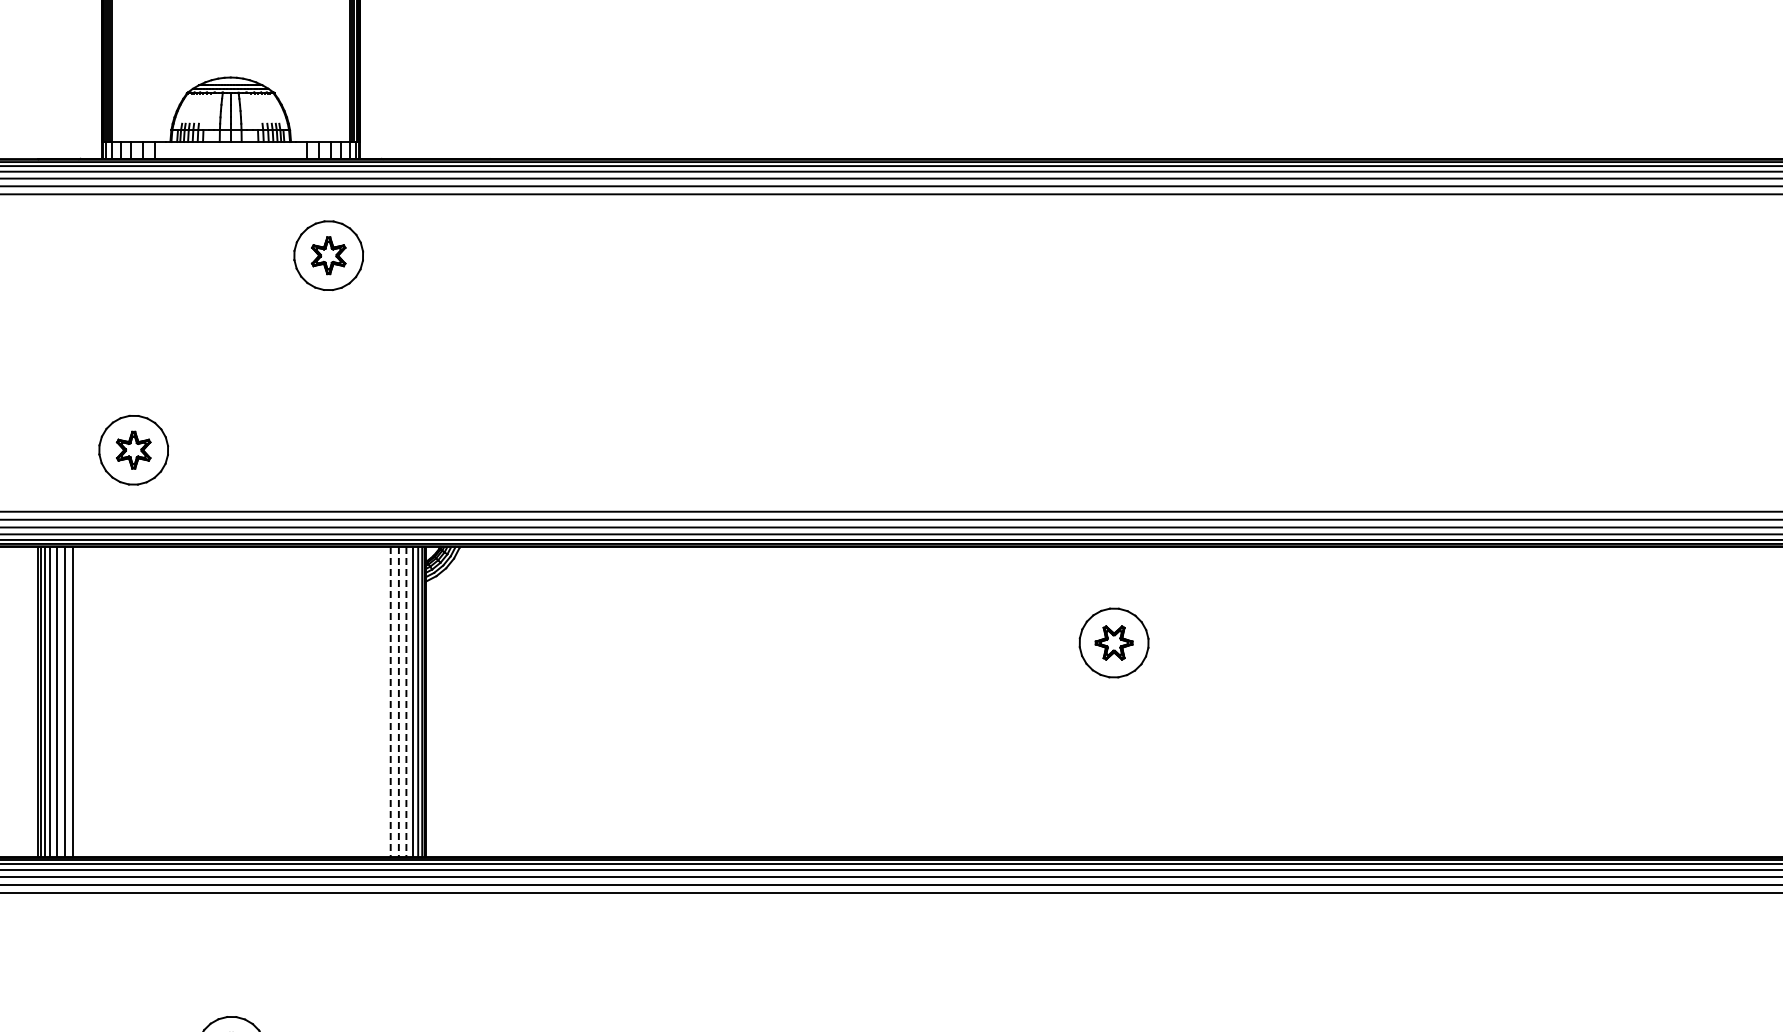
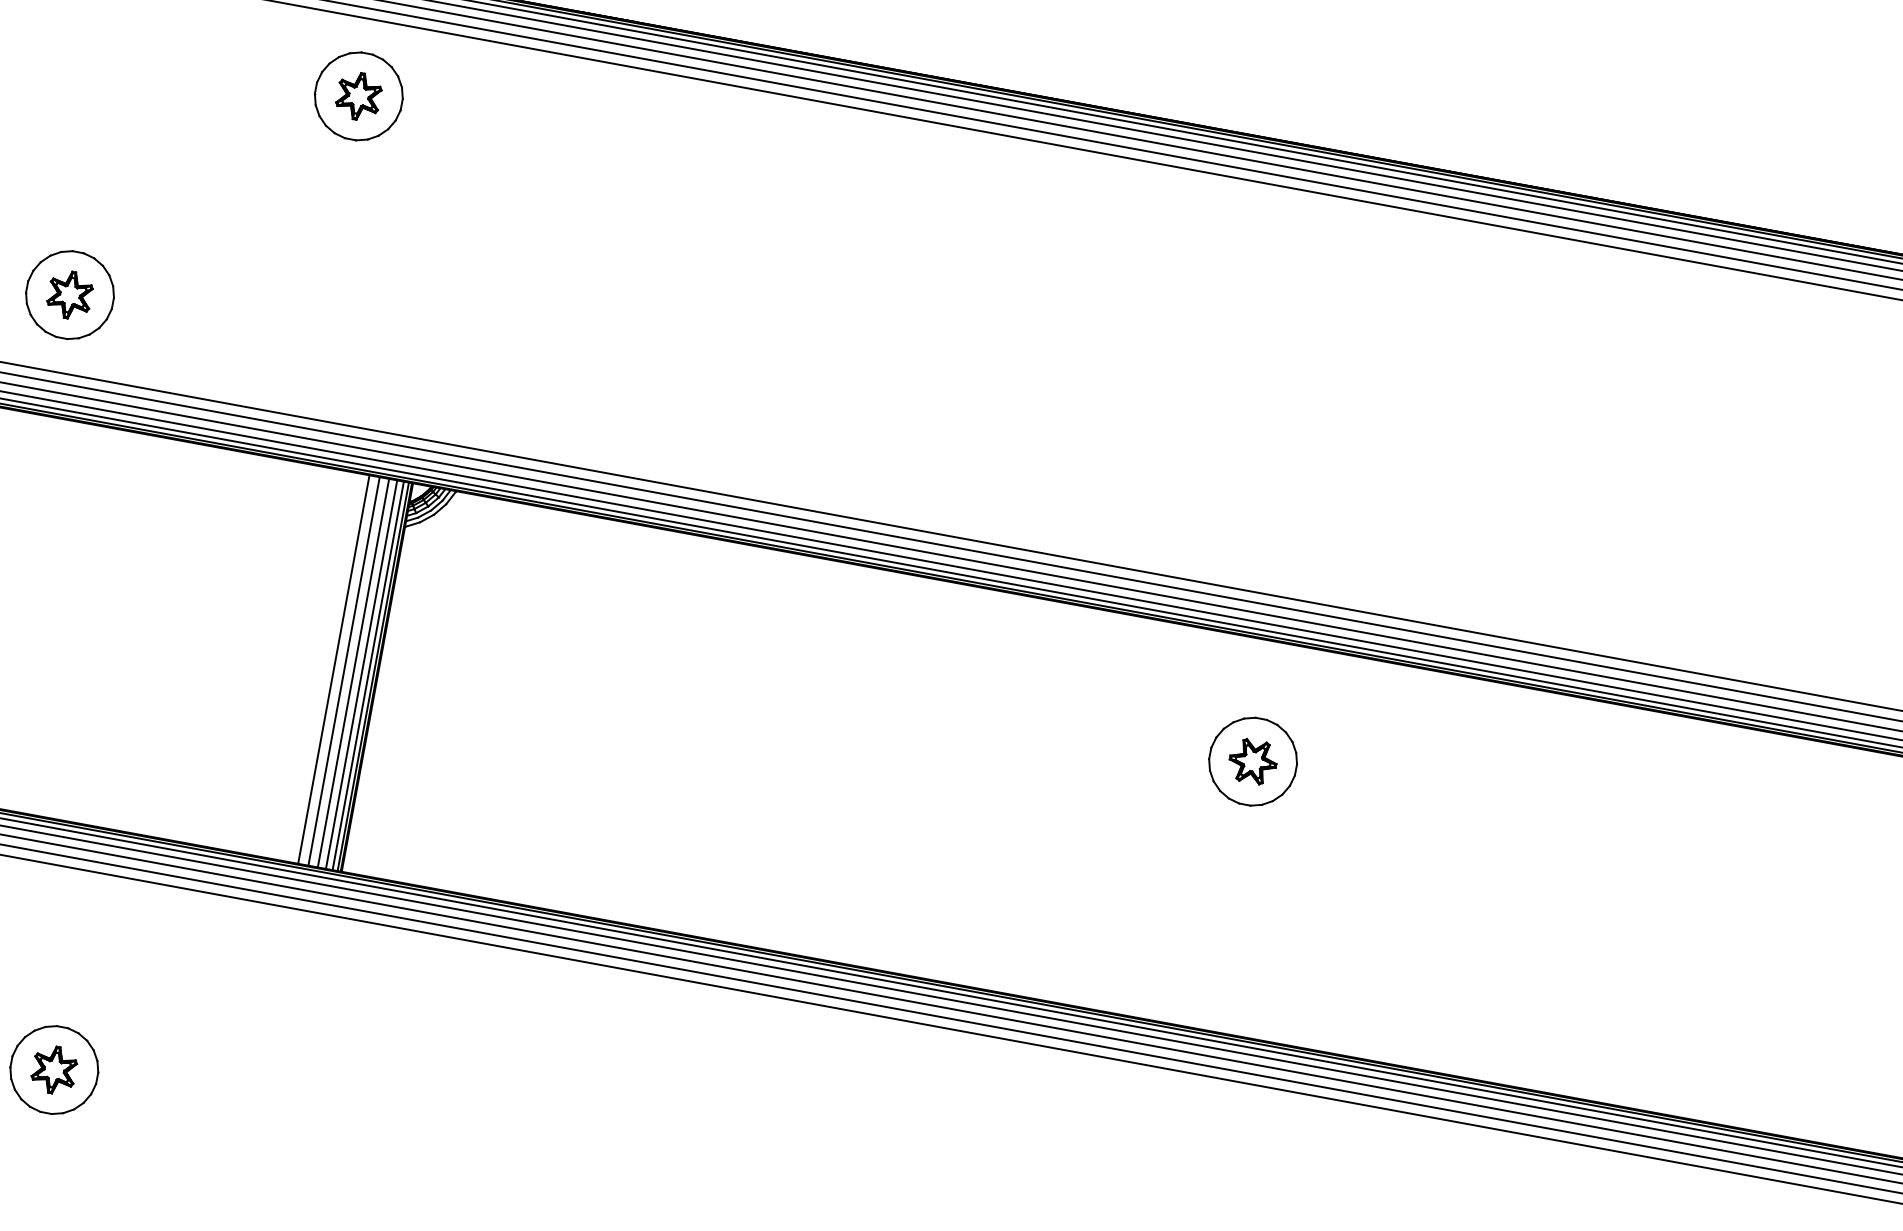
line: (390, 702) -> (333, 669), dashed -> solid
line: (398, 702) -> (343, 671), dashed -> solid
line: (406, 702) -> (353, 673), dashed -> solid

